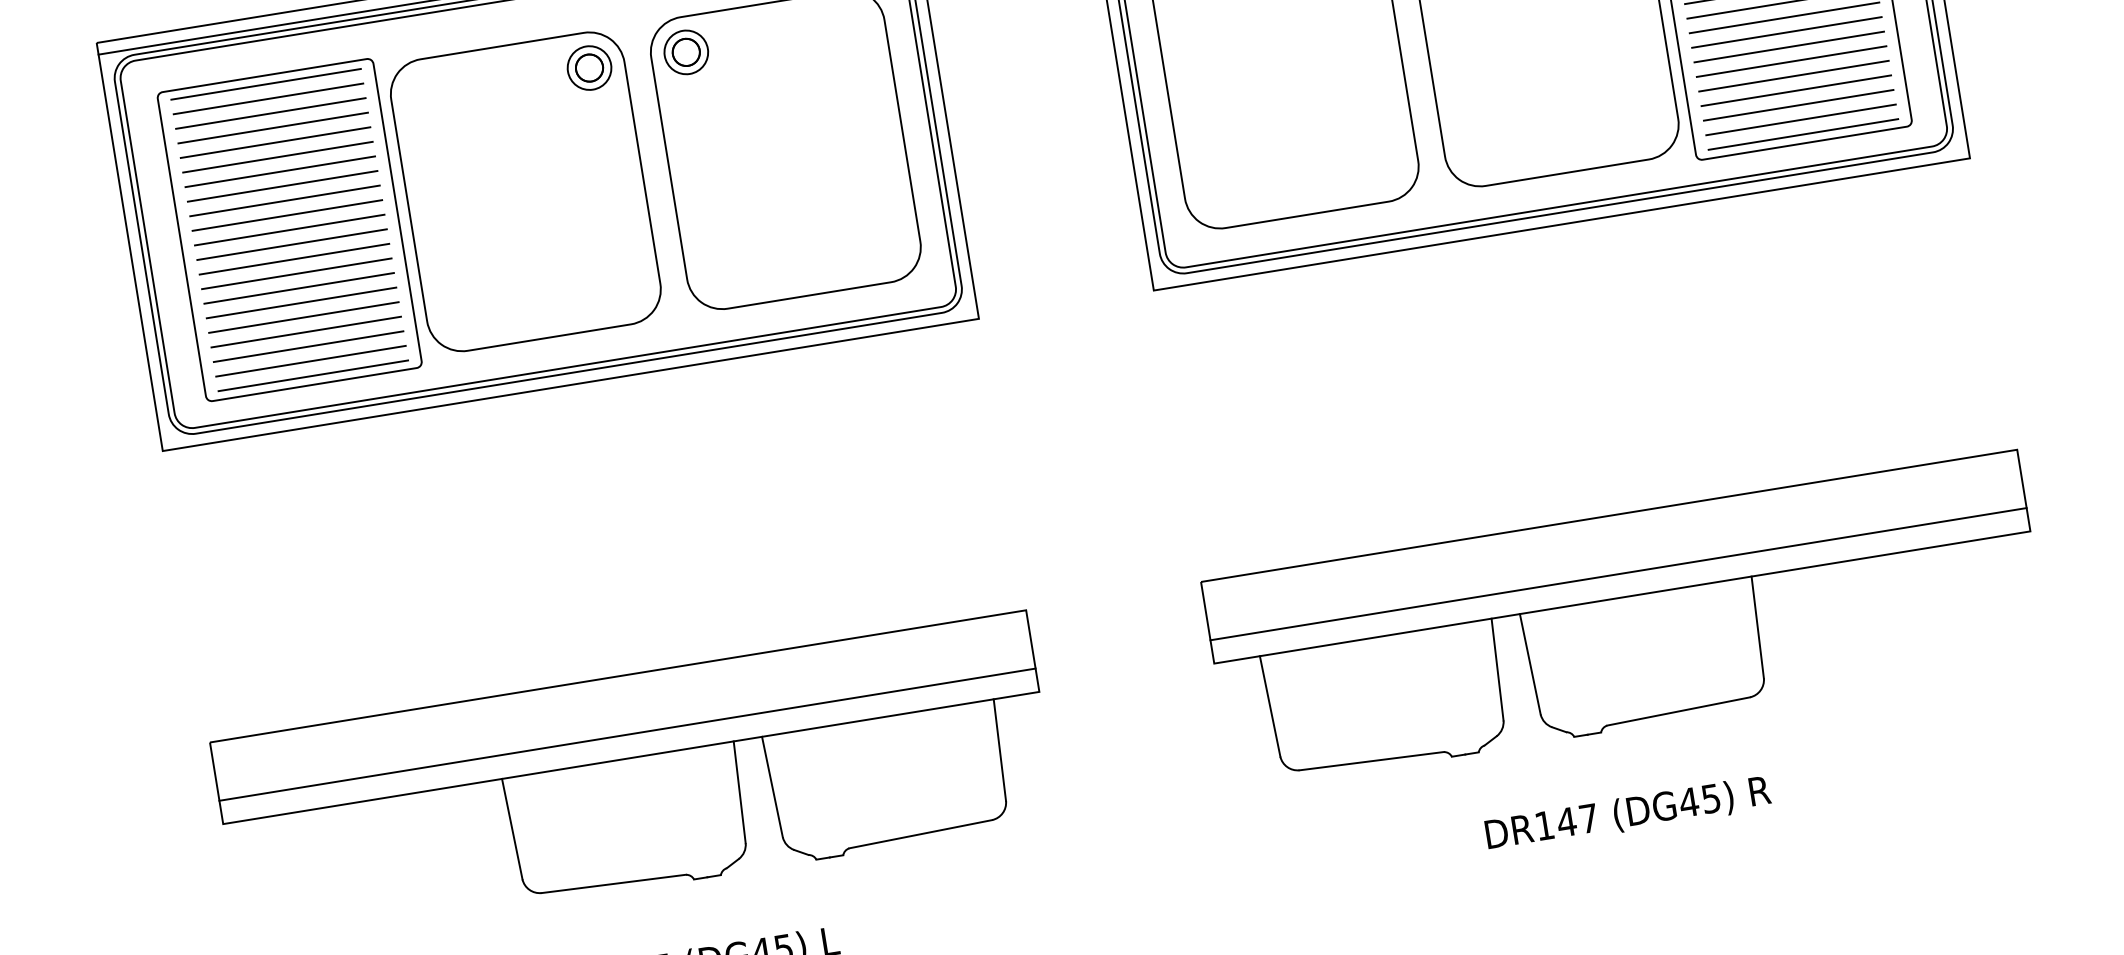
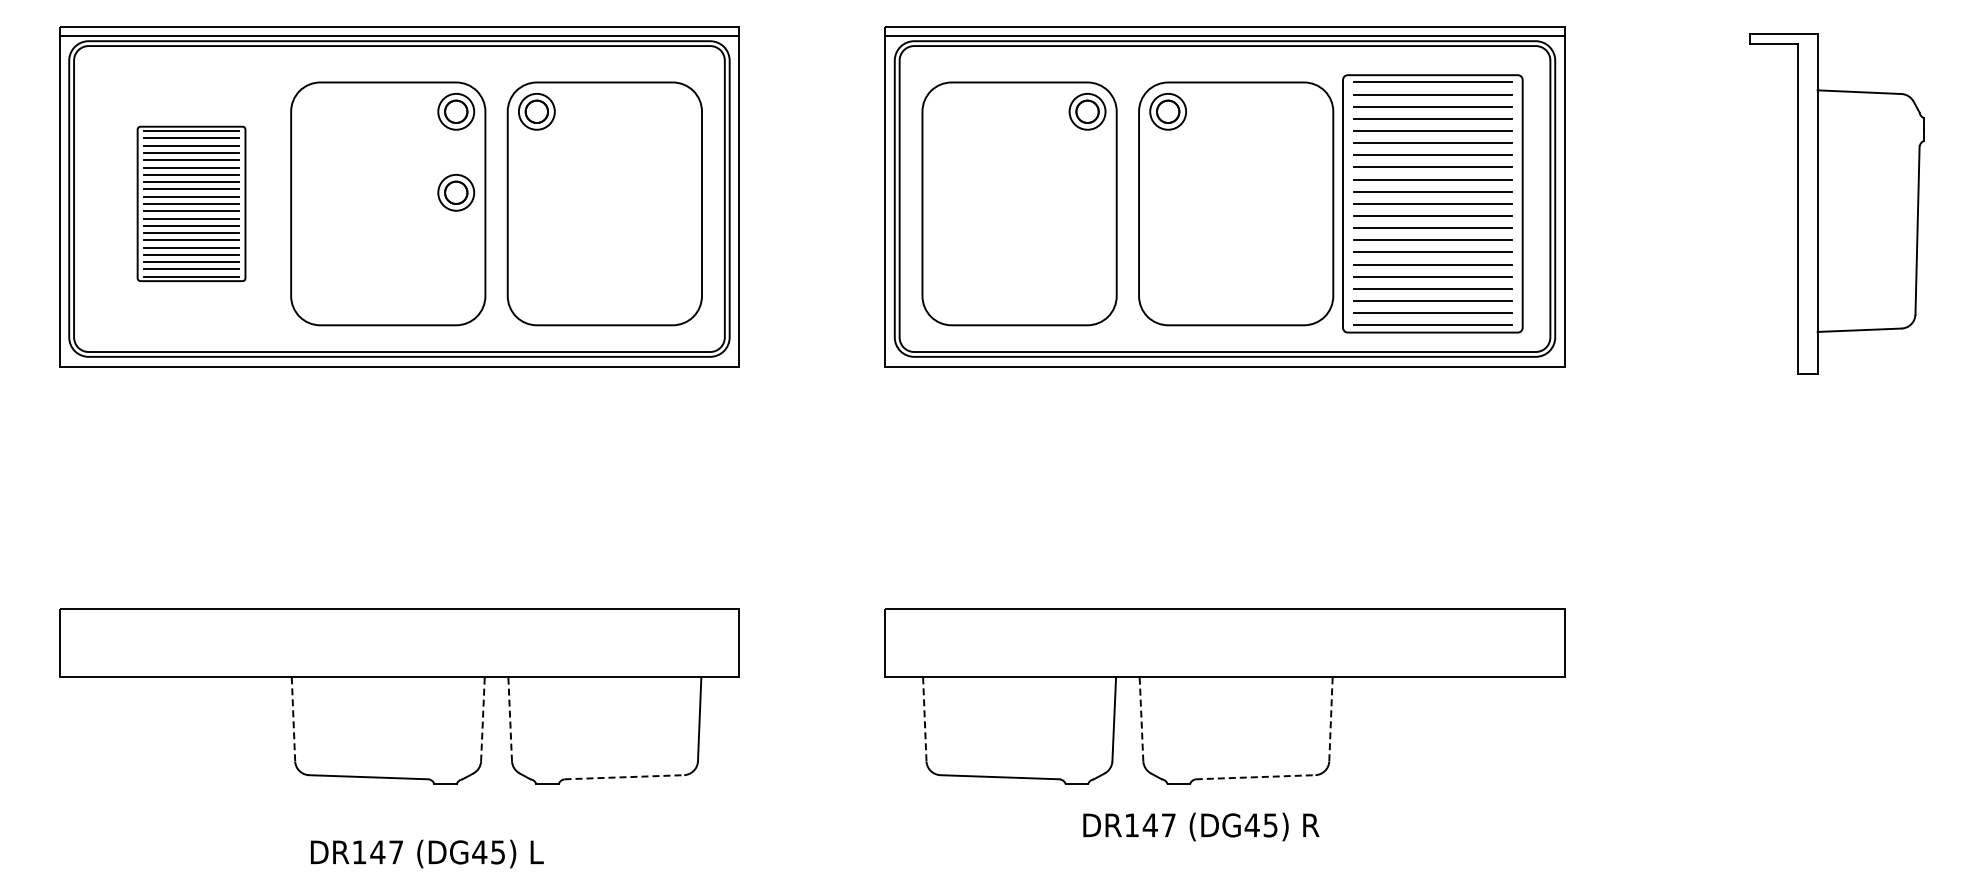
part: (605, 164) -> (456, 192), added
part: (289, 229) -> (191, 203), size x0.6
line: (1617, 573) -> (1224, 657), removed
line: (1757, 627) -> (1330, 719), solid -> dashed
line: (1530, 663) -> (1141, 718), solid -> dashed
line: (1269, 706) -> (924, 719), solid -> dashed
line: (1678, 711) -> (1255, 777), solid -> dashed
line: (627, 734) -> (399, 657), removed
line: (772, 785) -> (510, 718), solid -> dashed
line: (738, 791) -> (482, 718), solid -> dashed
text: (1628, 813) -> (1201, 826), moved
line: (512, 829) -> (293, 719), solid -> dashed
line: (920, 834) -> (624, 777), solid -> dashed

